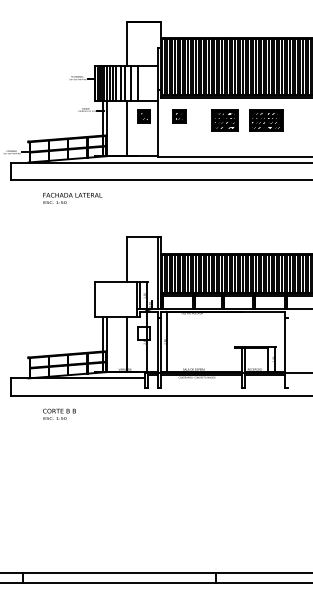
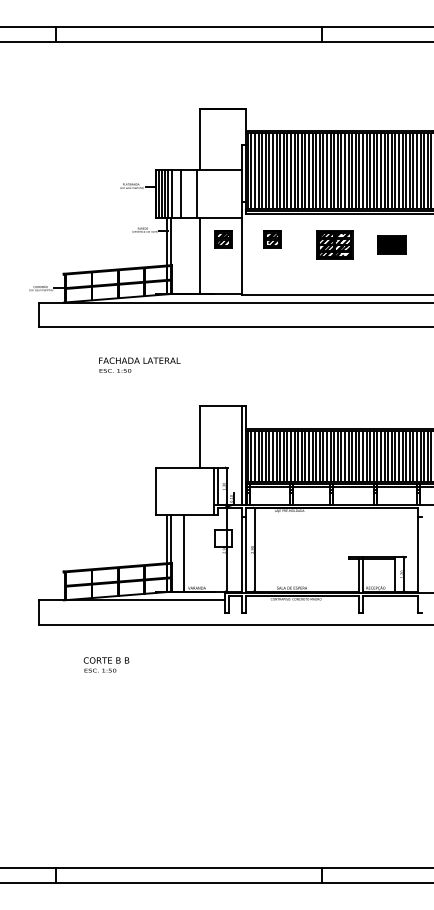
line: (110, 83) -> (176, 193), removed
line: (116, 83) -> (185, 193), removed
line: (120, 83) -> (190, 193), removed
line: (131, 83) -> (205, 193), removed
line: (138, 83) -> (215, 193), removed
part: (266, 120) -> (391, 244), size x0.6
text: (72, 197) -> (139, 364), moved
line: (127, 344) -> (184, 553), moved
text: (59, 414) -> (106, 664), moved

